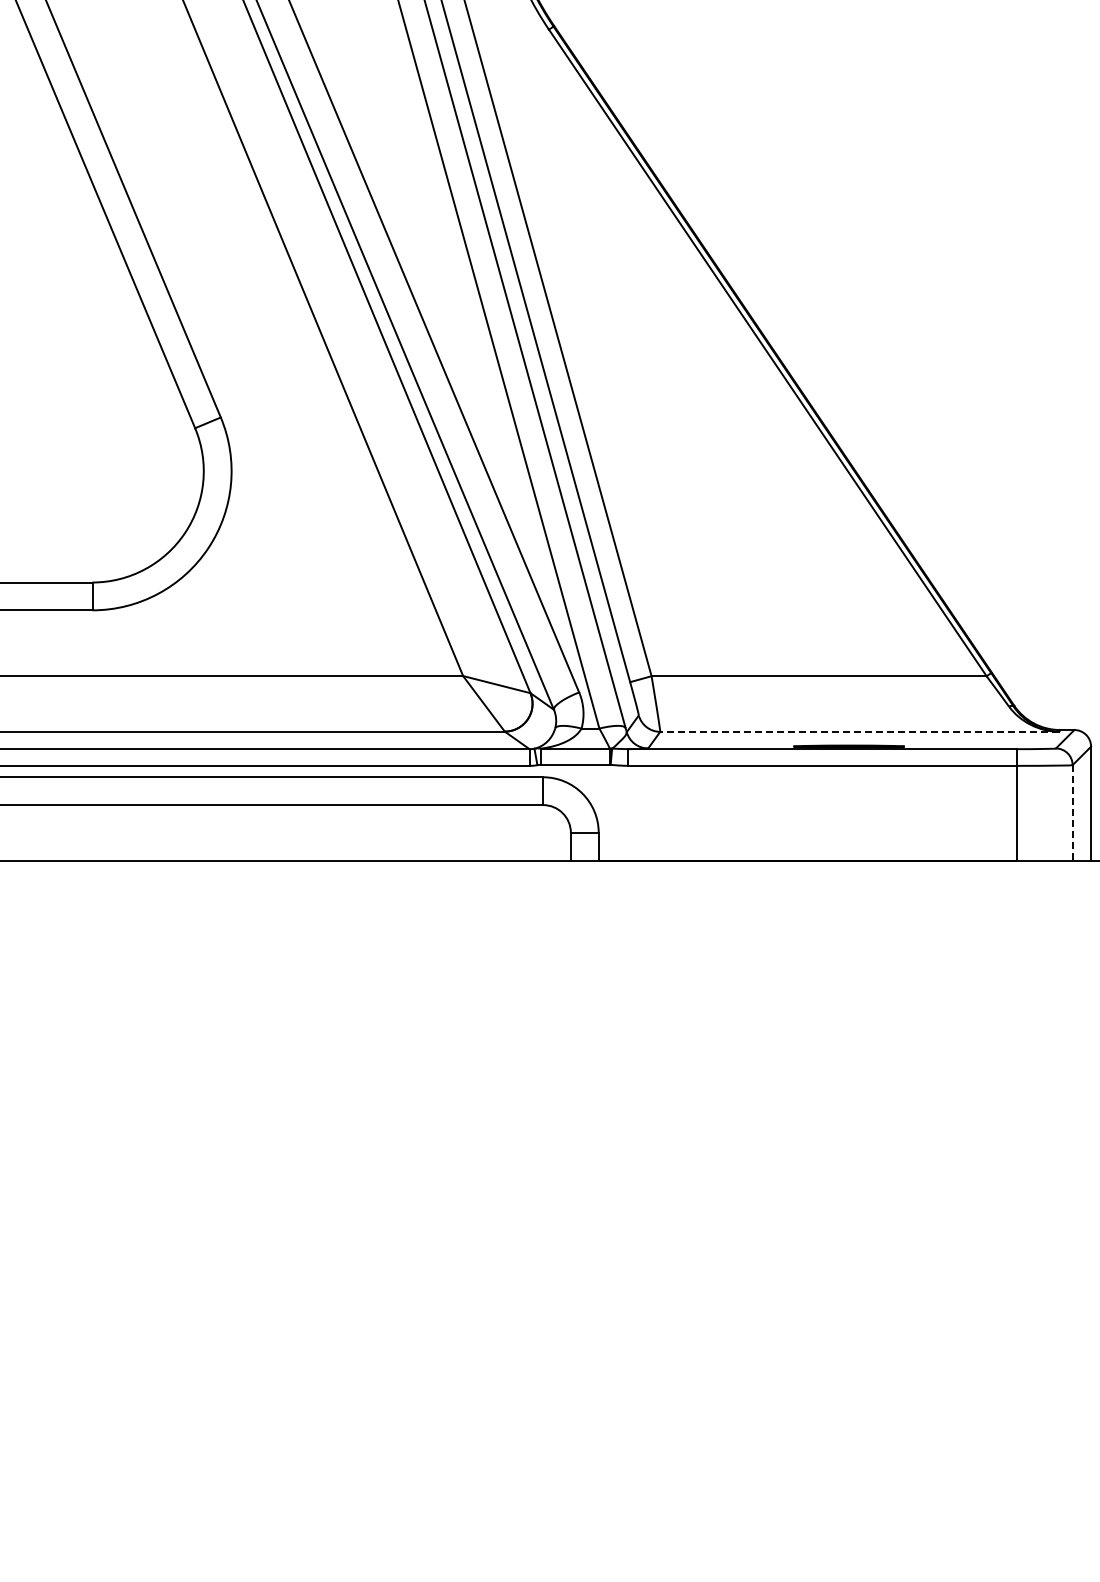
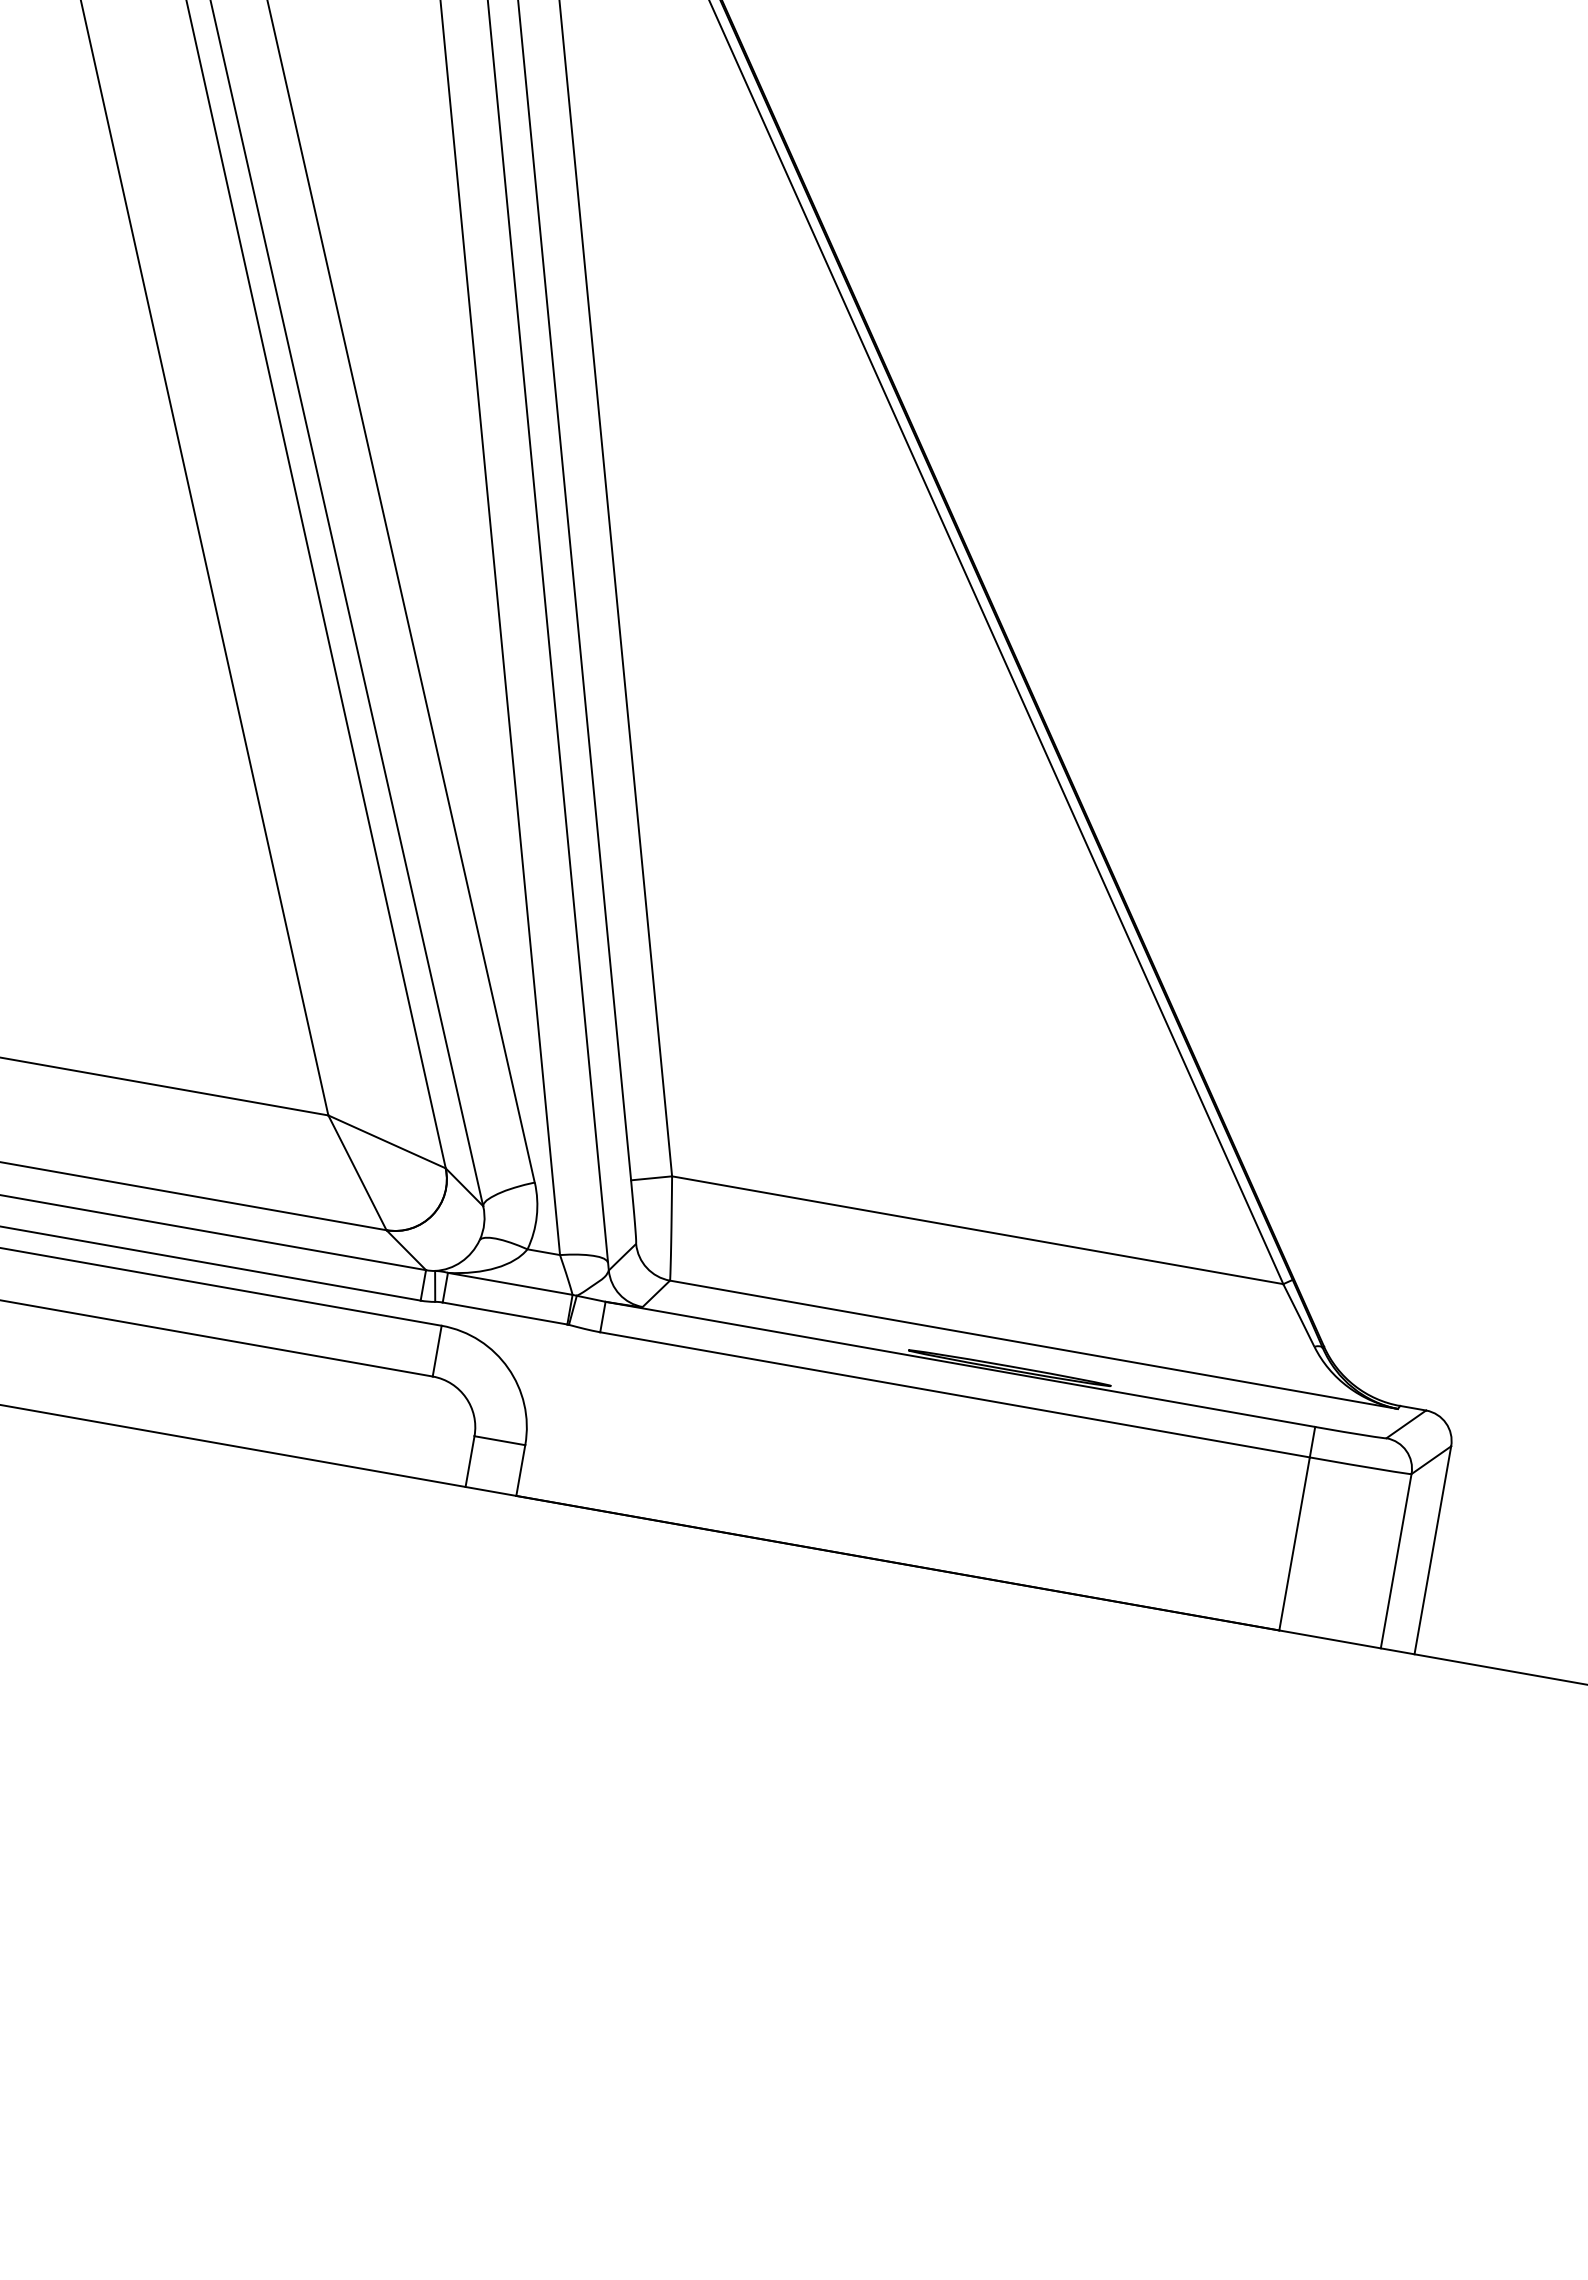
line: (859, 731) -> (1033, 1344), dashed -> solid
line: (1072, 812) -> (1396, 1560), dashed -> solid

